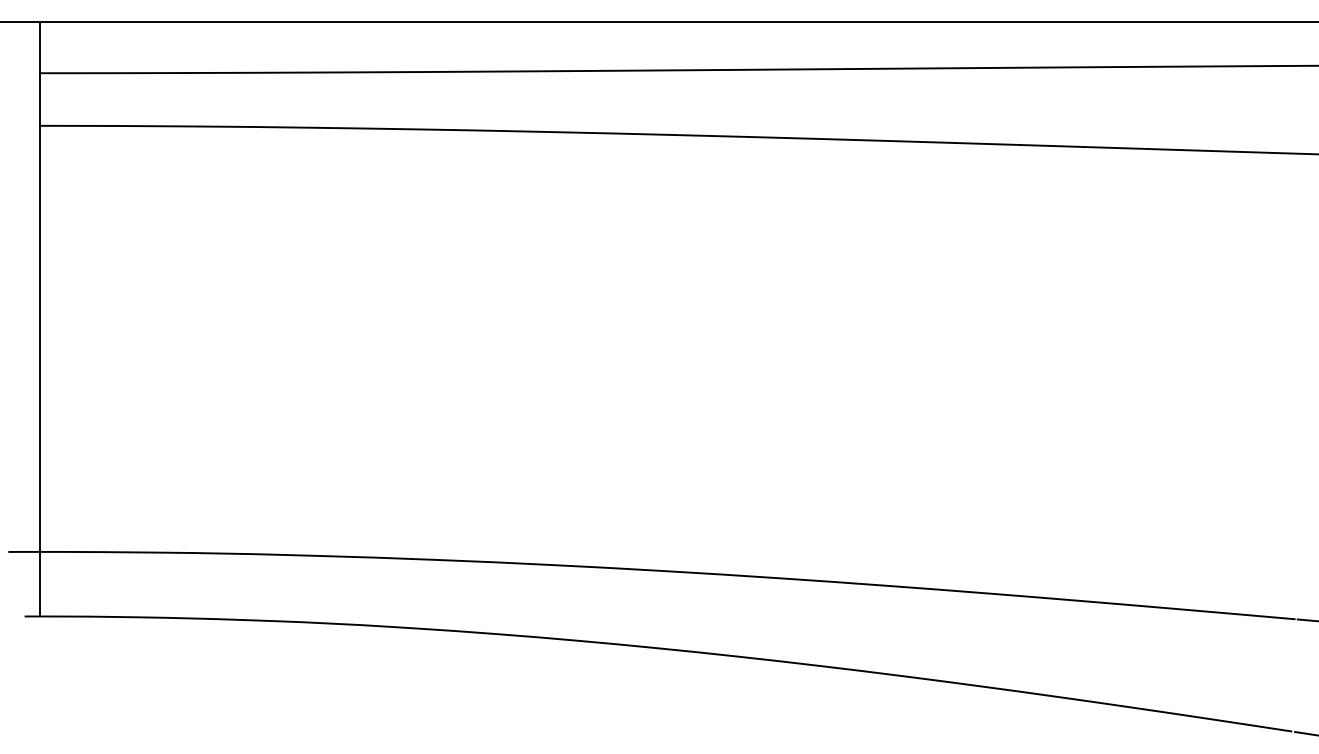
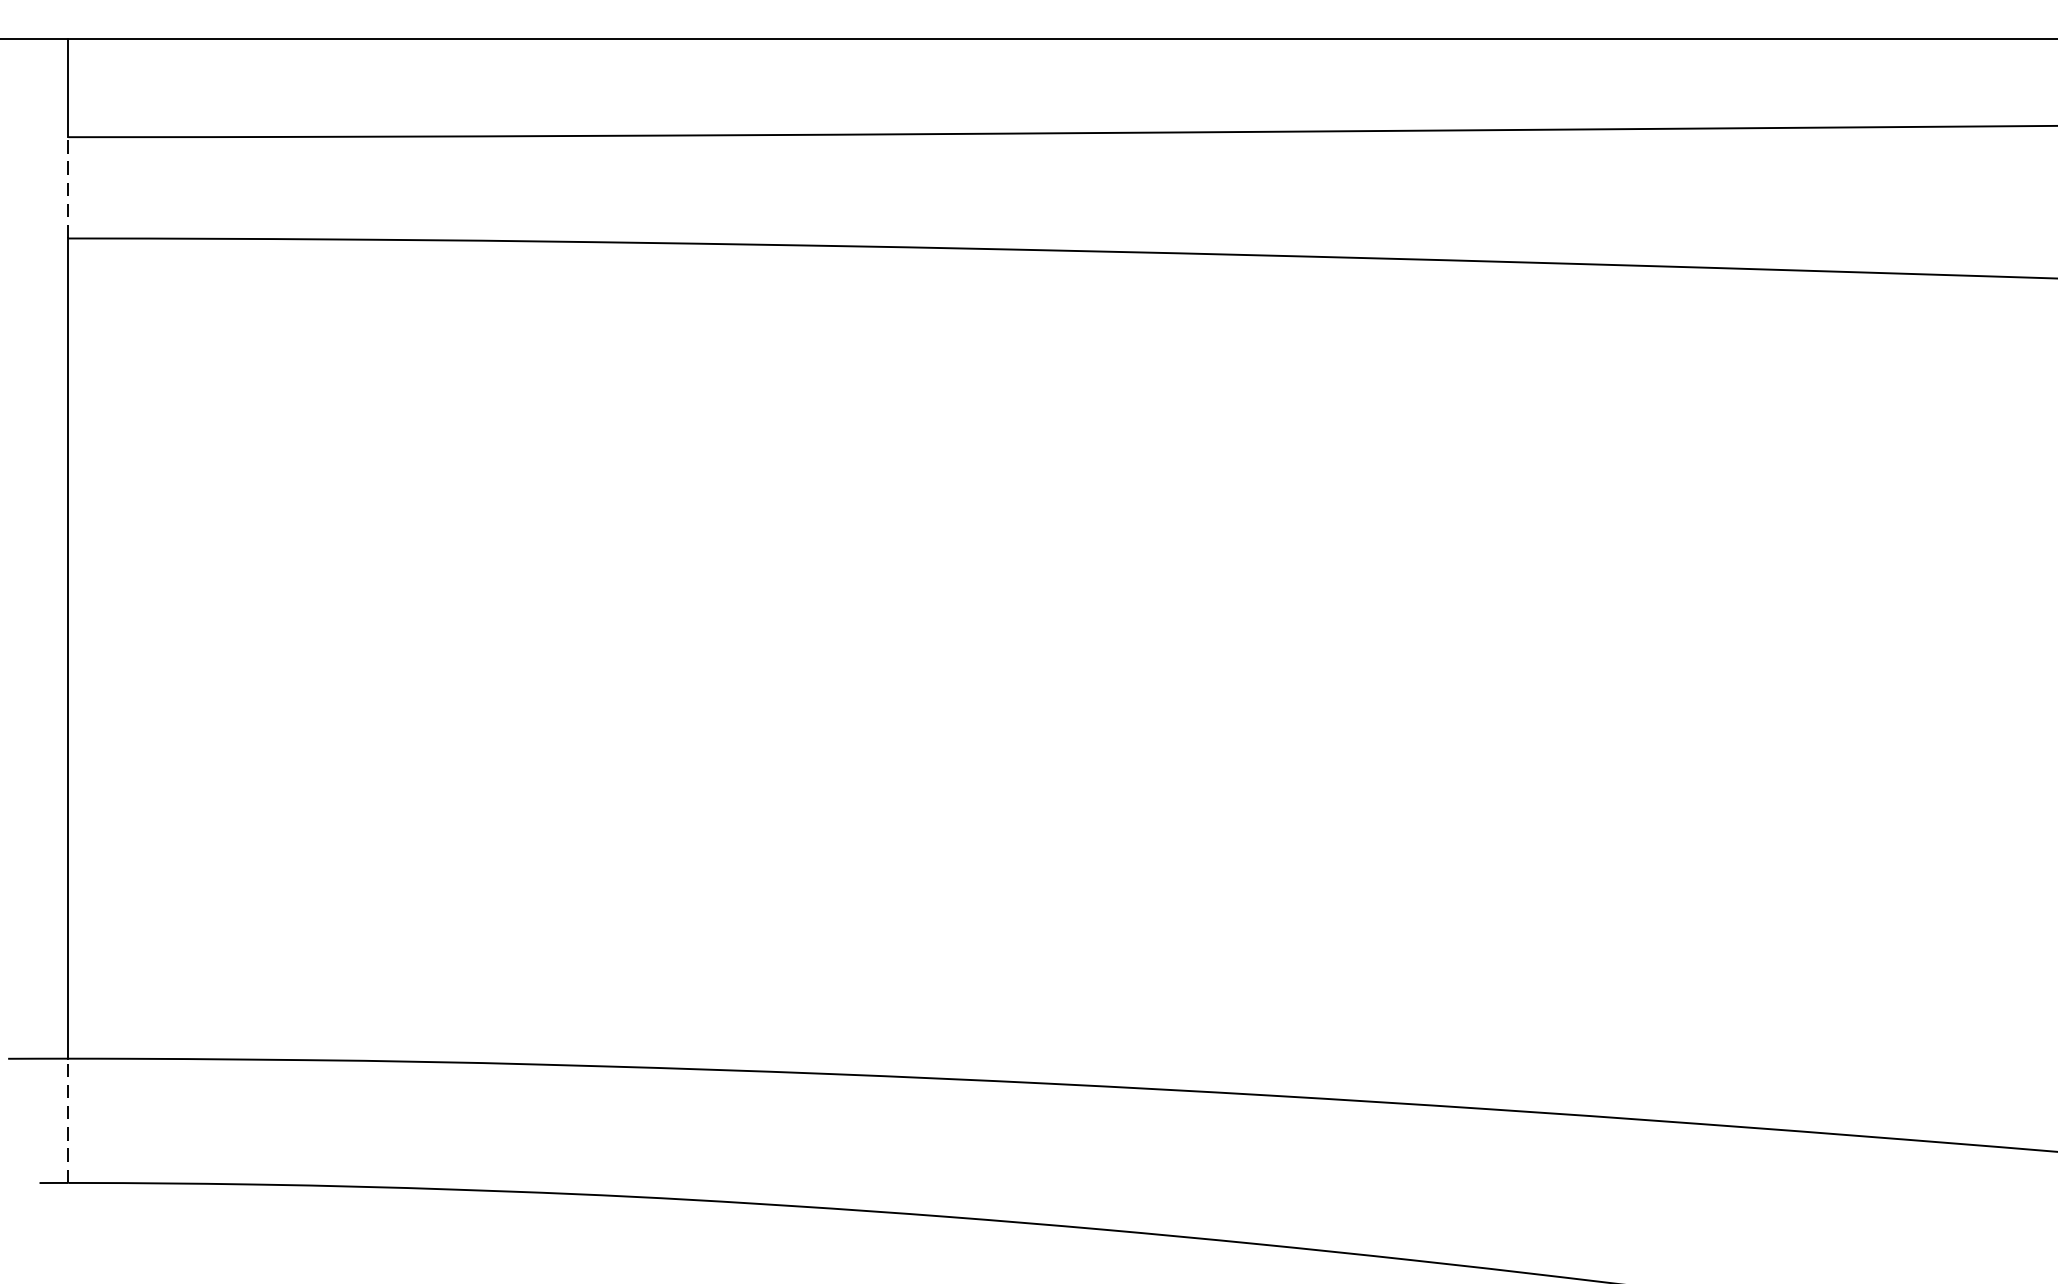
line: (39, 99) -> (68, 187), solid -> dashed
line: (39, 583) -> (68, 1119), solid -> dashed

